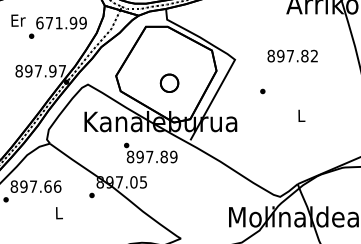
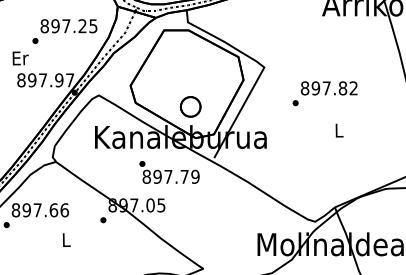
text: (18, 20) -> (20, 58), moved
text: (60, 23) -> (68, 26), 671.99 -> 897.25
text: (292, 56) -> (329, 88), moved
part: (169, 82) -> (190, 106), moved
text: (164, 156) -> (184, 176), 897.89 -> 897.79

